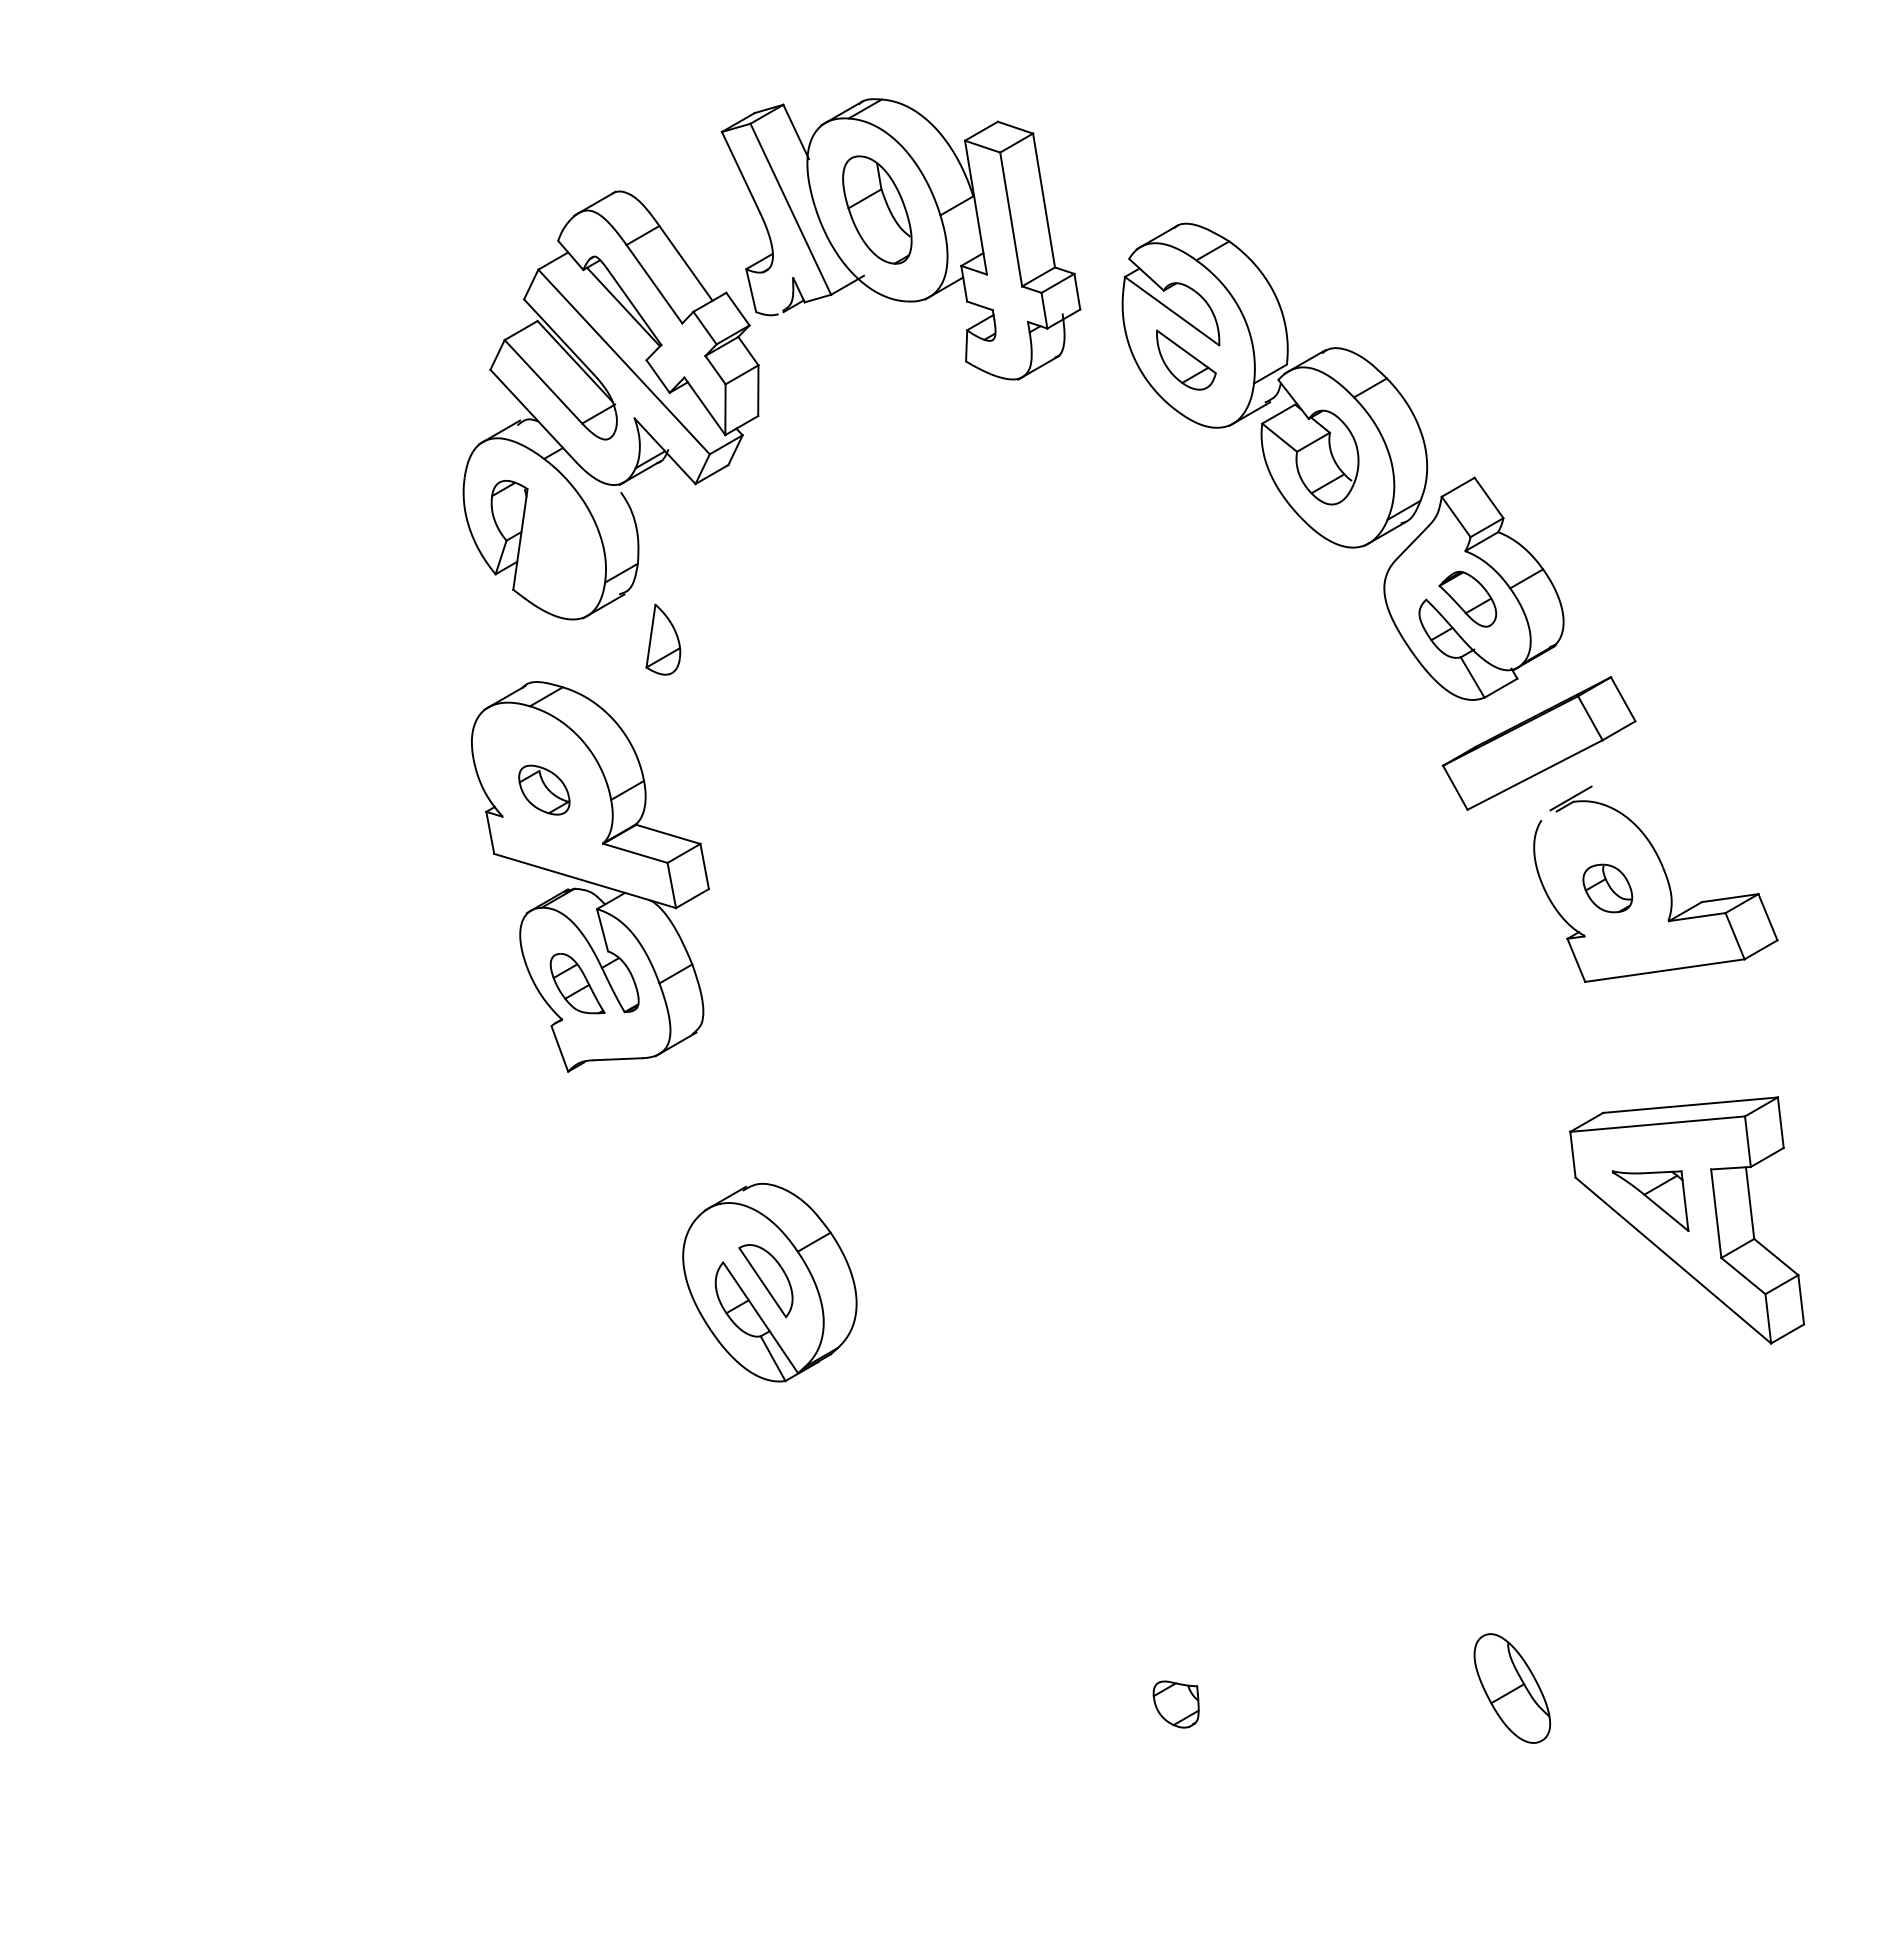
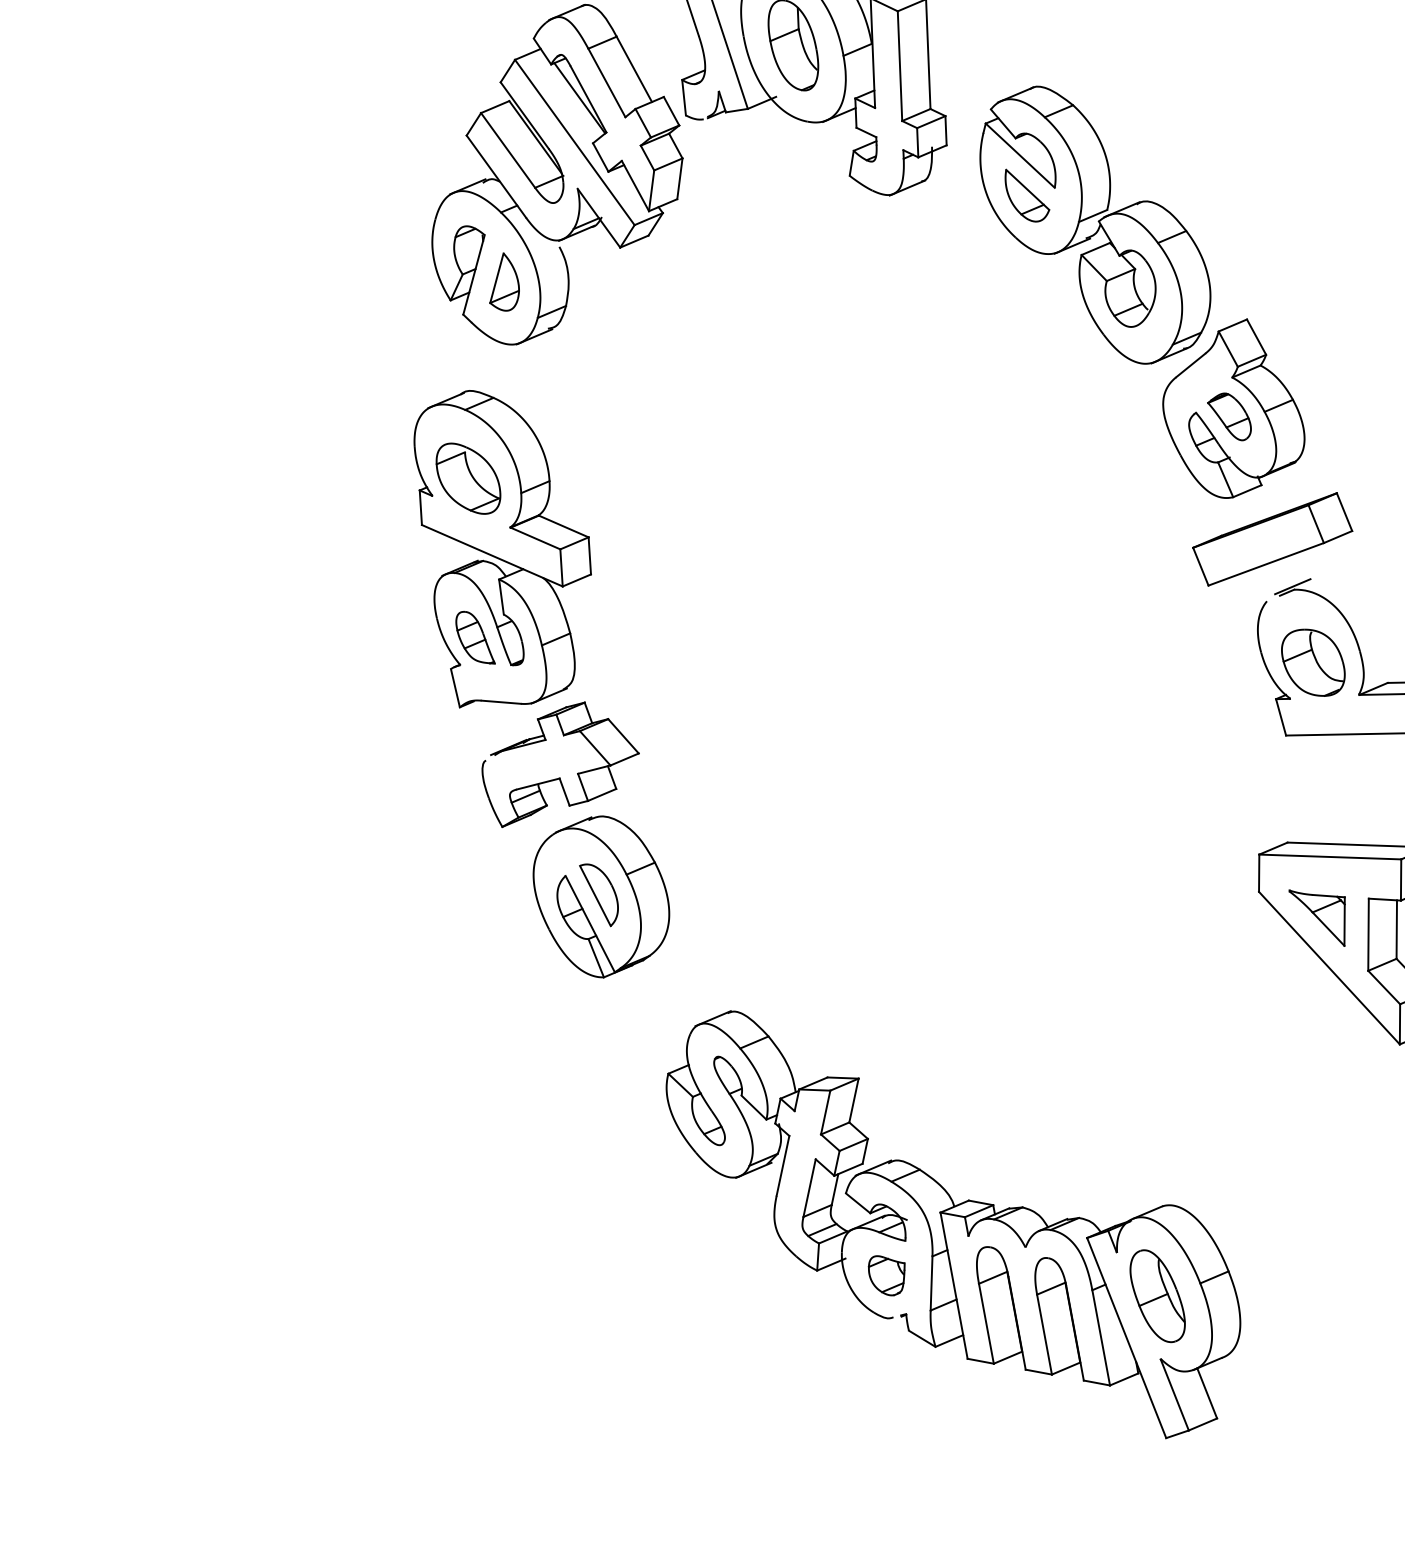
part: (663, 639) -> (506, 282), moved
part: (544, 789) -> (468, 478), size x1.67
part: (1607, 888) -> (1313, 662), size x1.67
part: (701, 1142) -> (560, 777), added
part: (1248, 1632) -> (951, 1225), added

